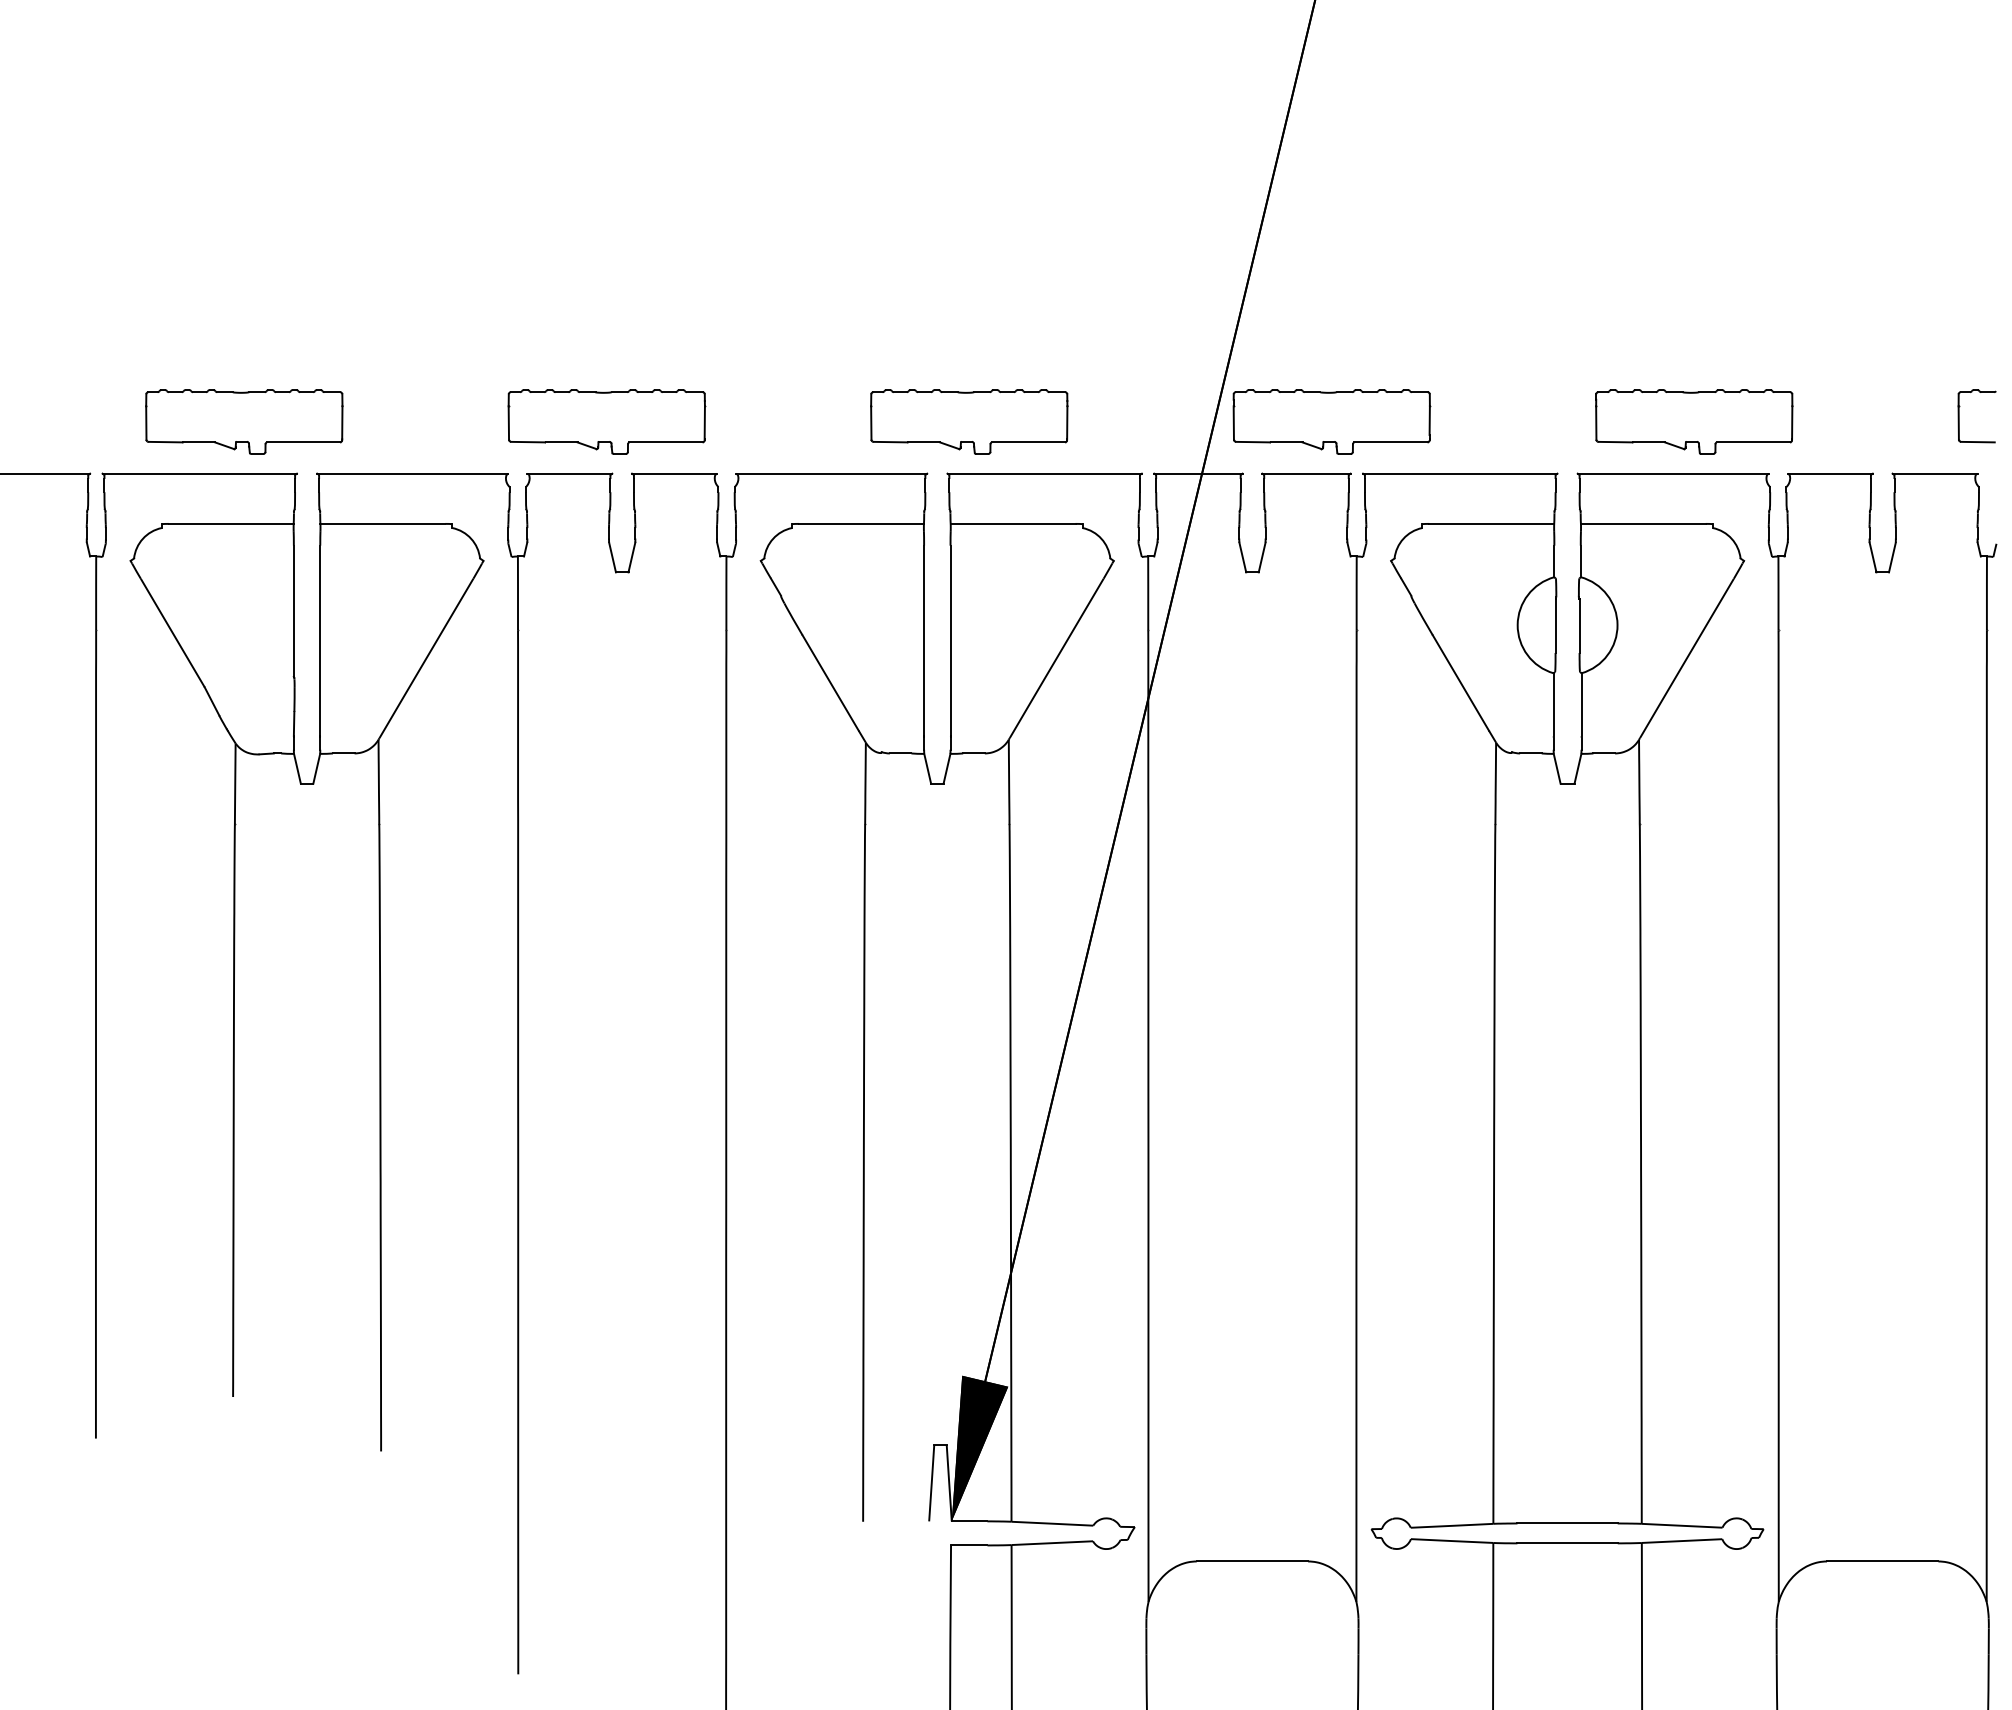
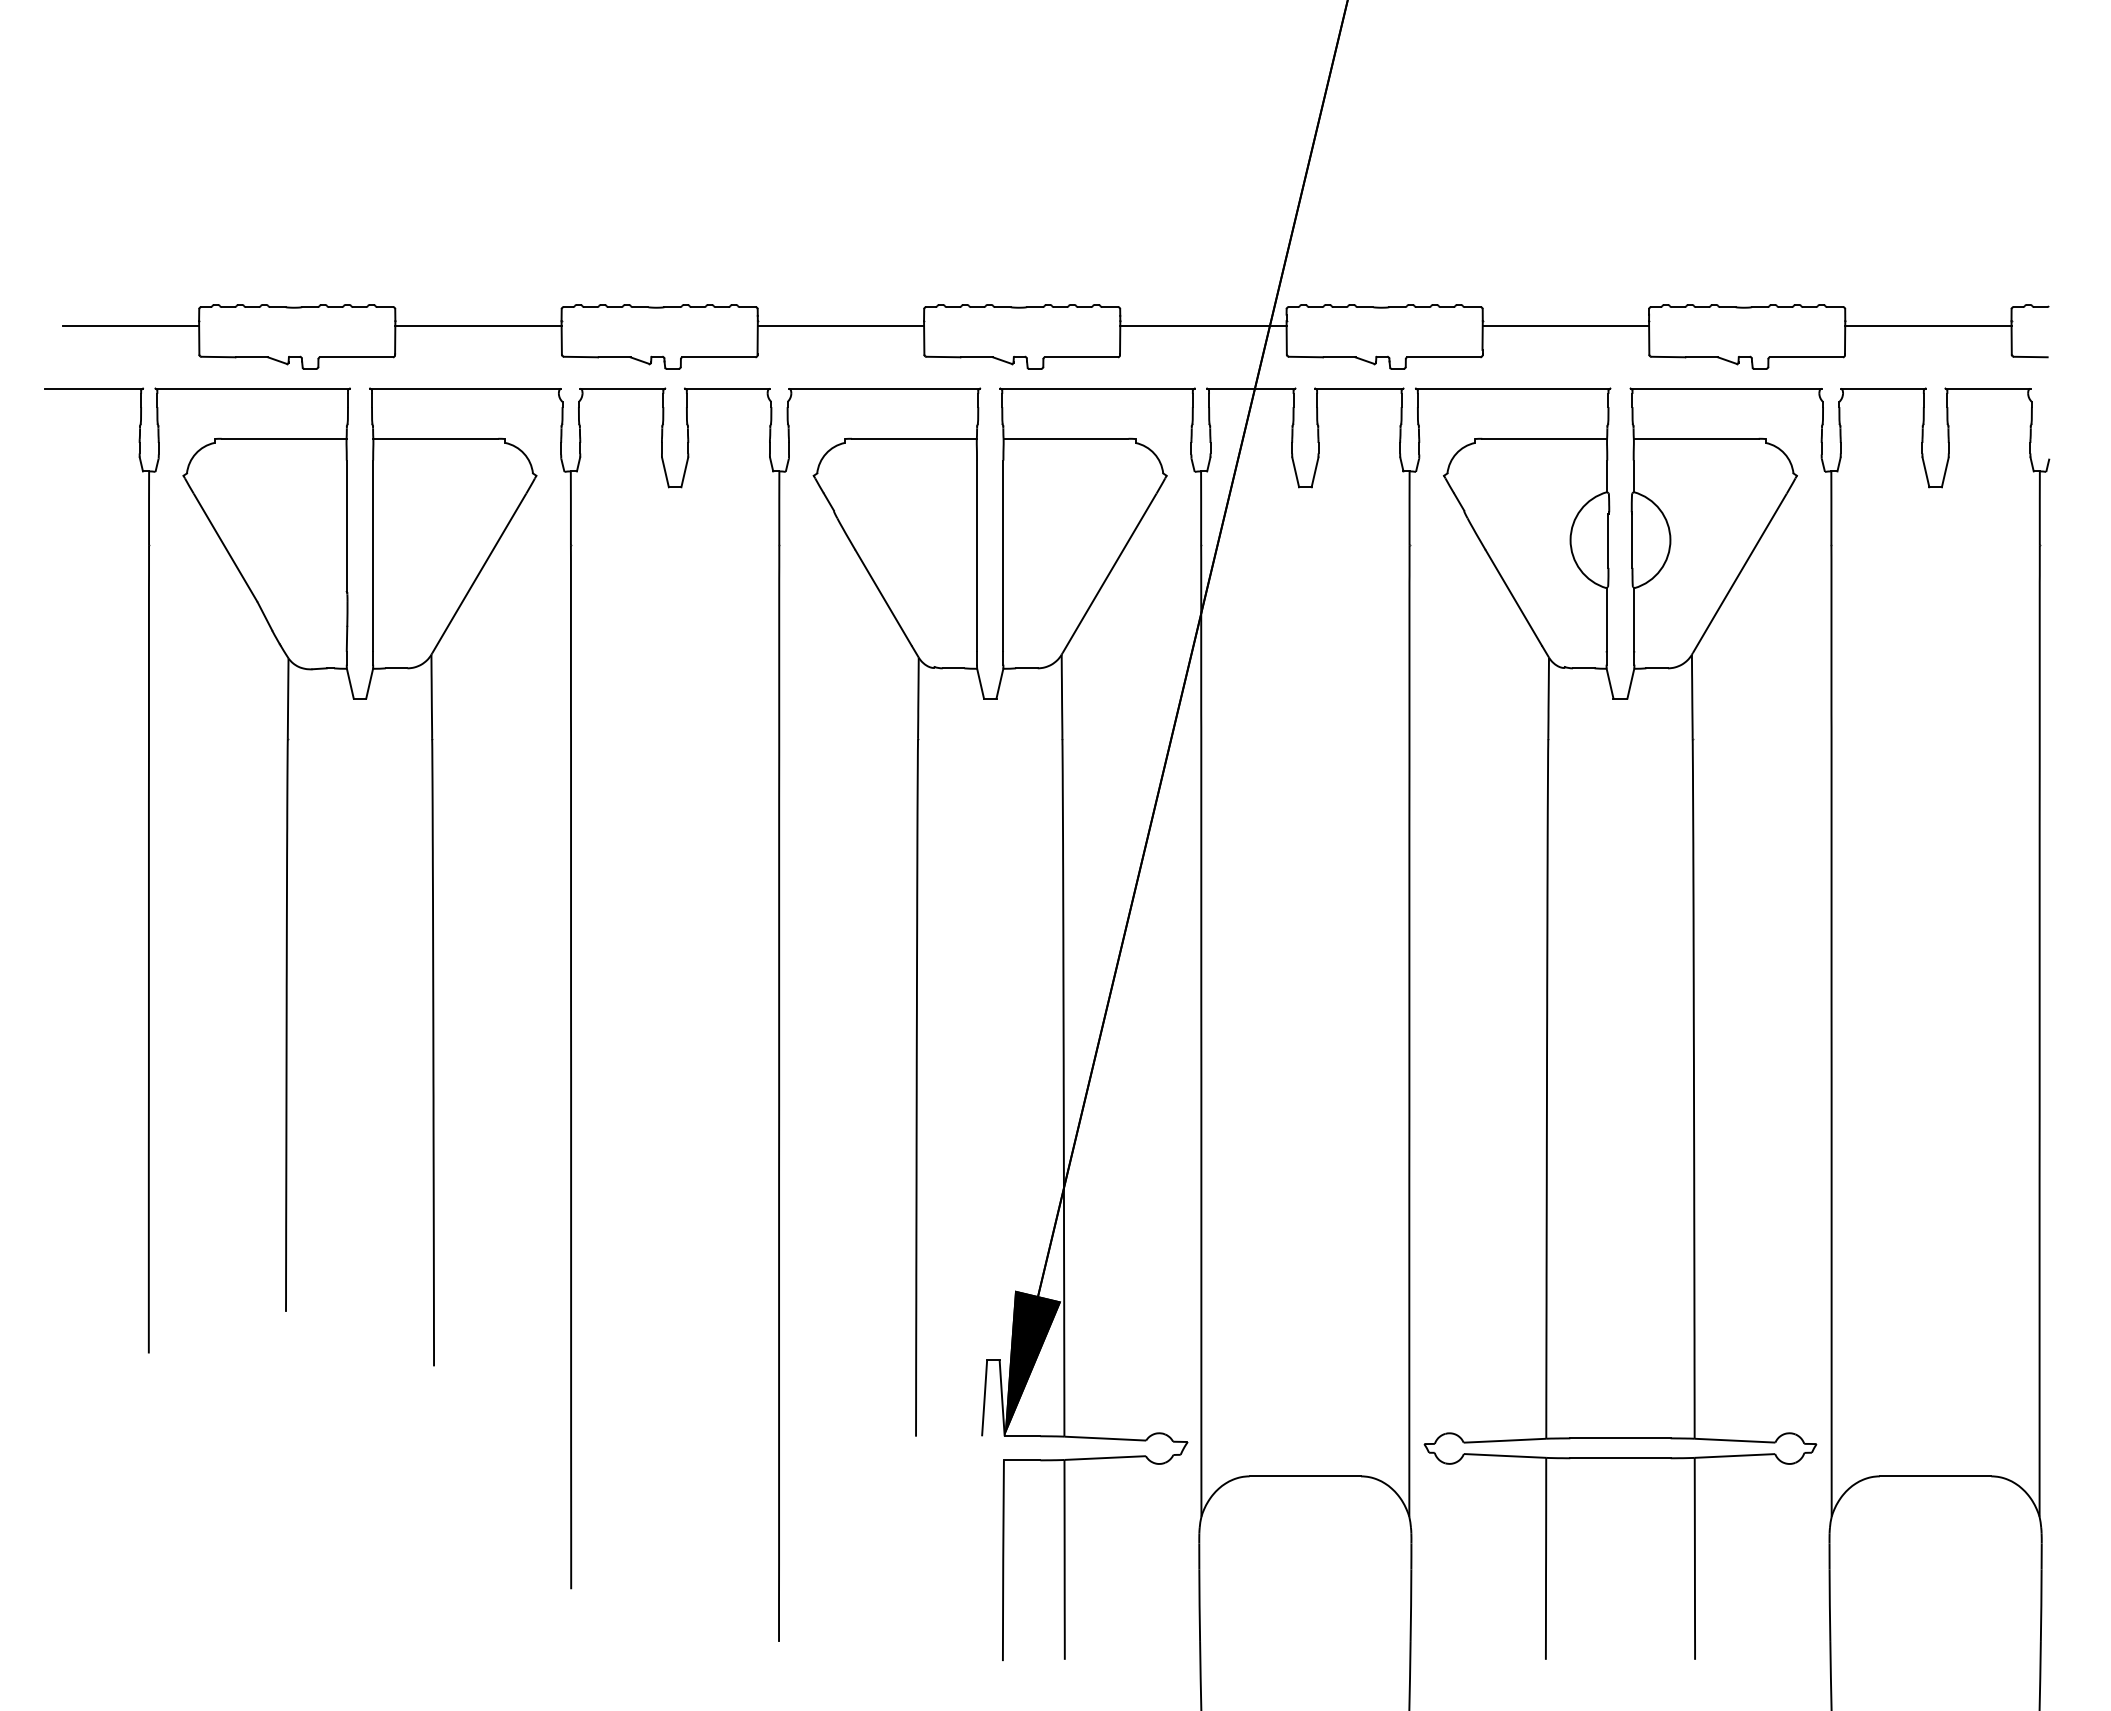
line: (78, 410) -> (131, 325), added
line: (425, 410) -> (478, 325), added
line: (787, 410) -> (840, 325), added
line: (1150, 410) -> (1203, 325), added
line: (1512, 410) -> (1565, 325), added
line: (1875, 410) -> (1928, 325), added

